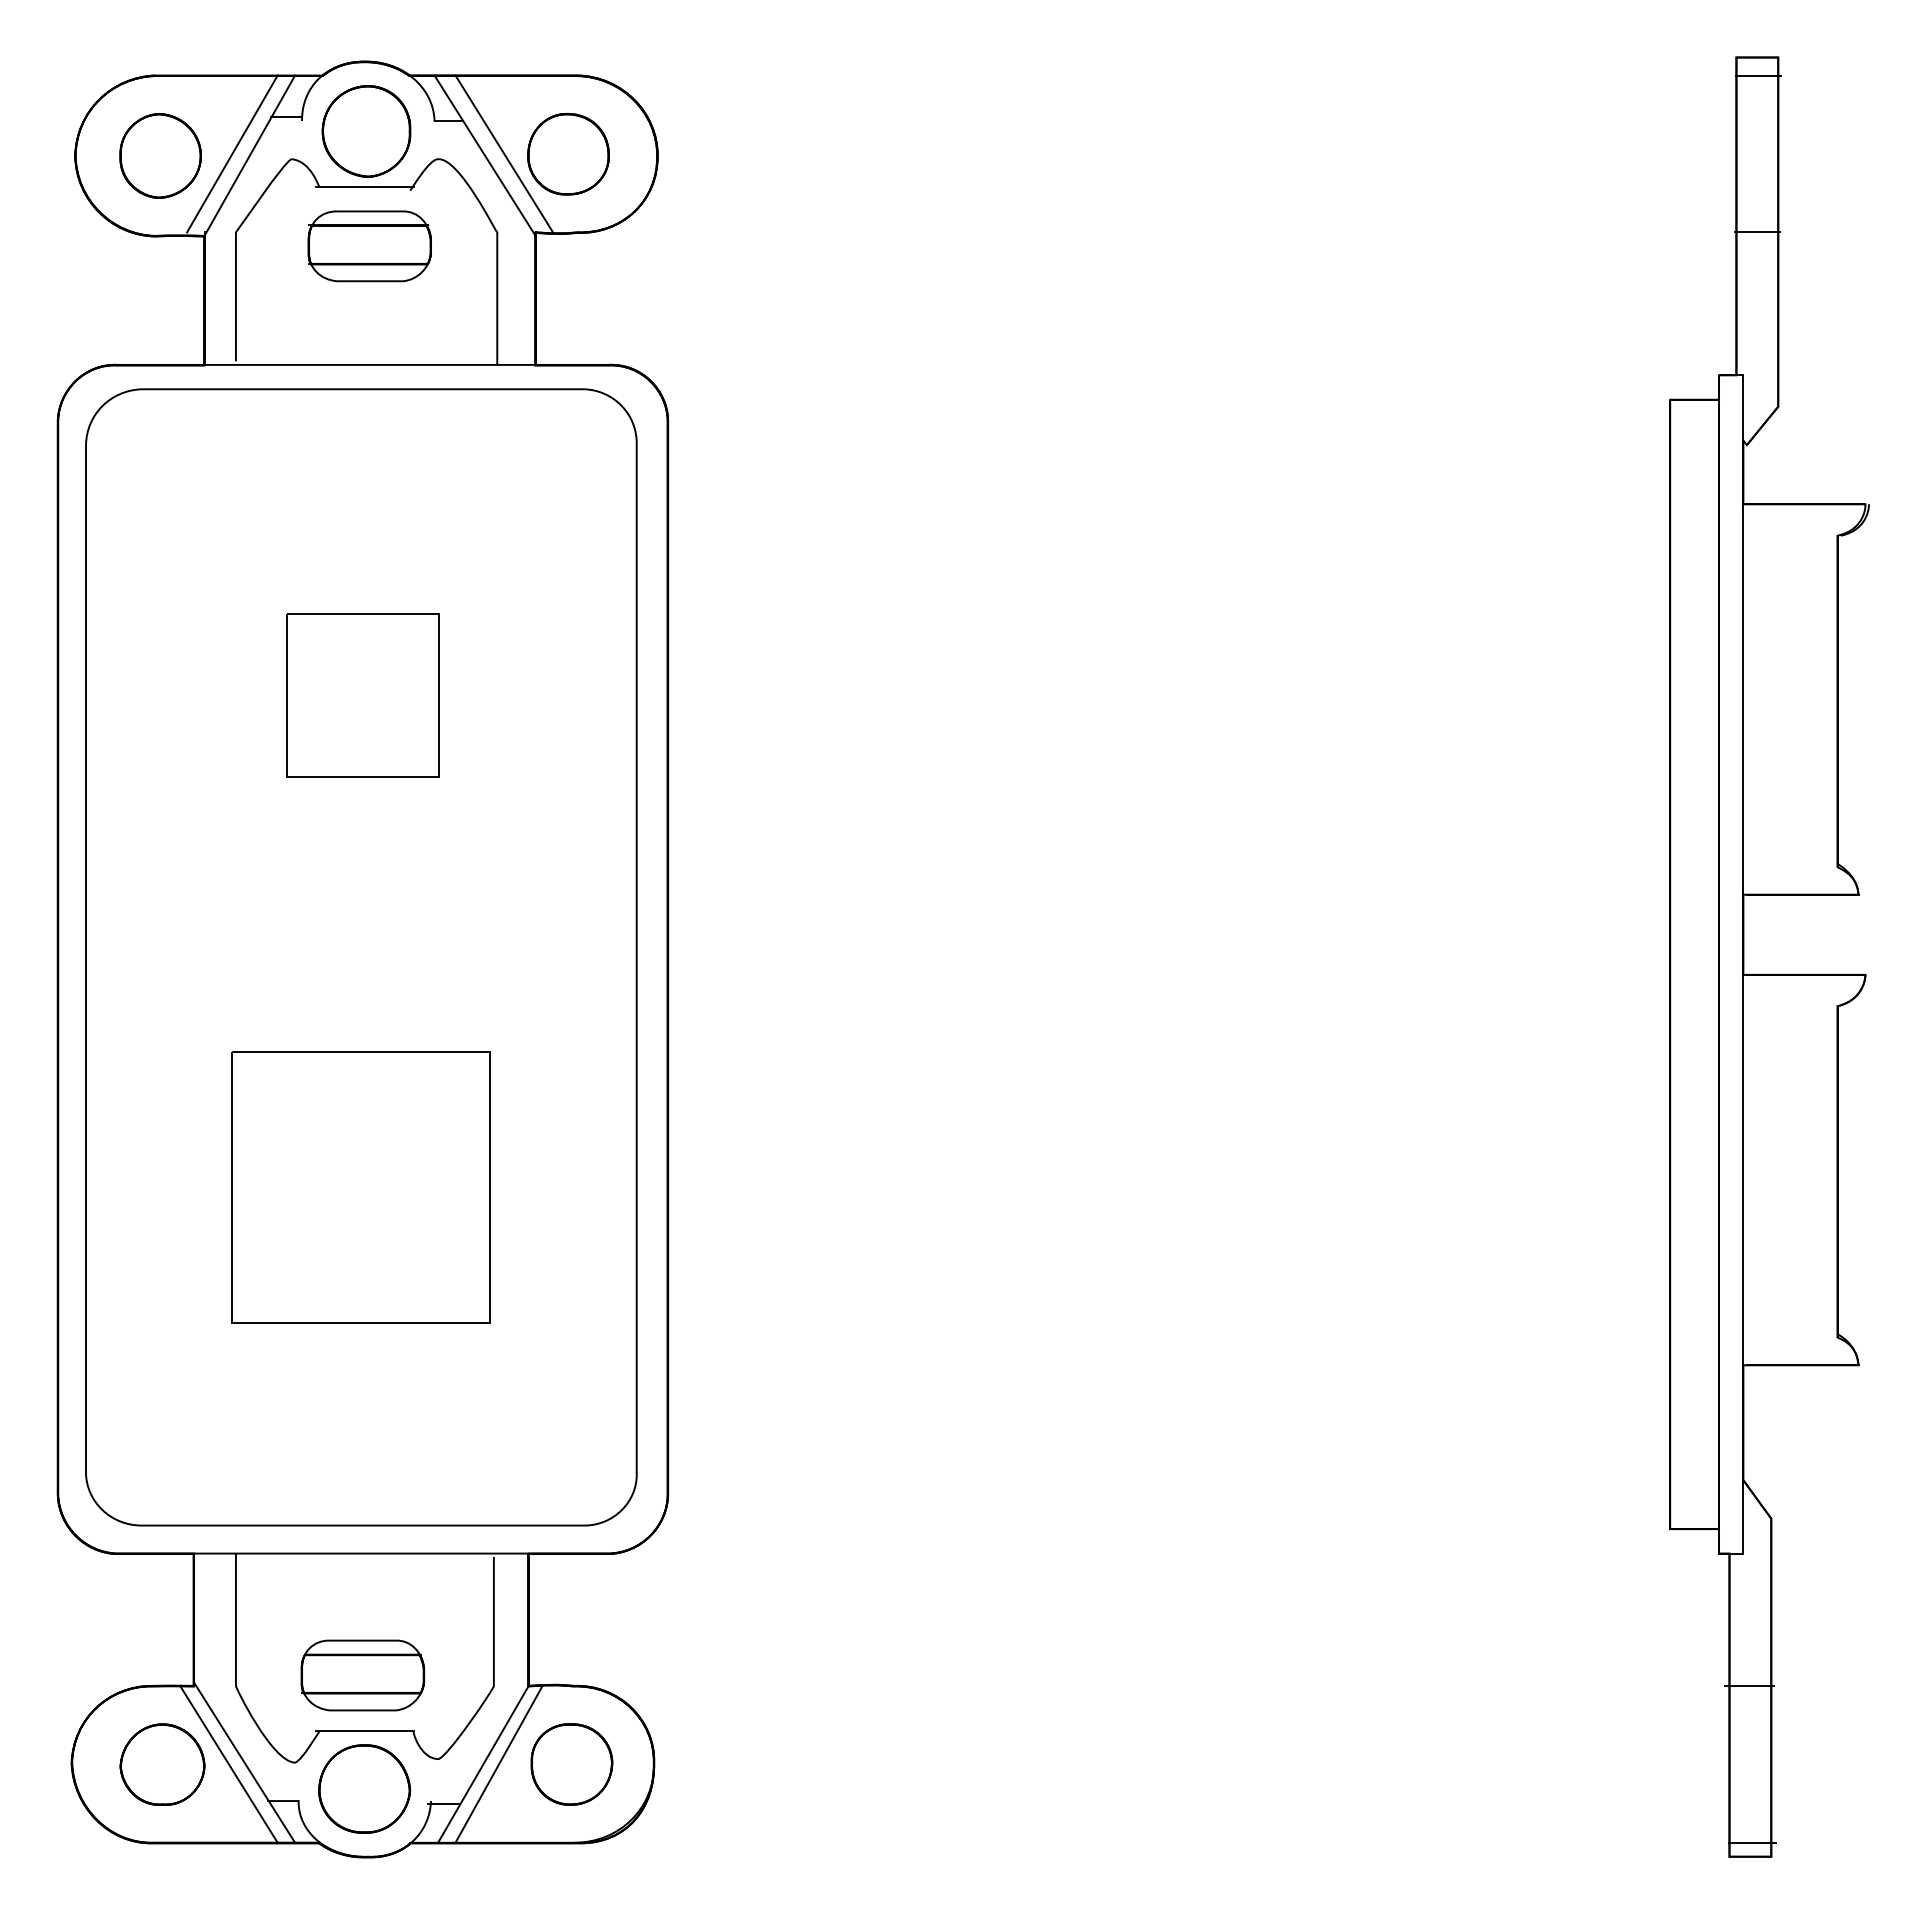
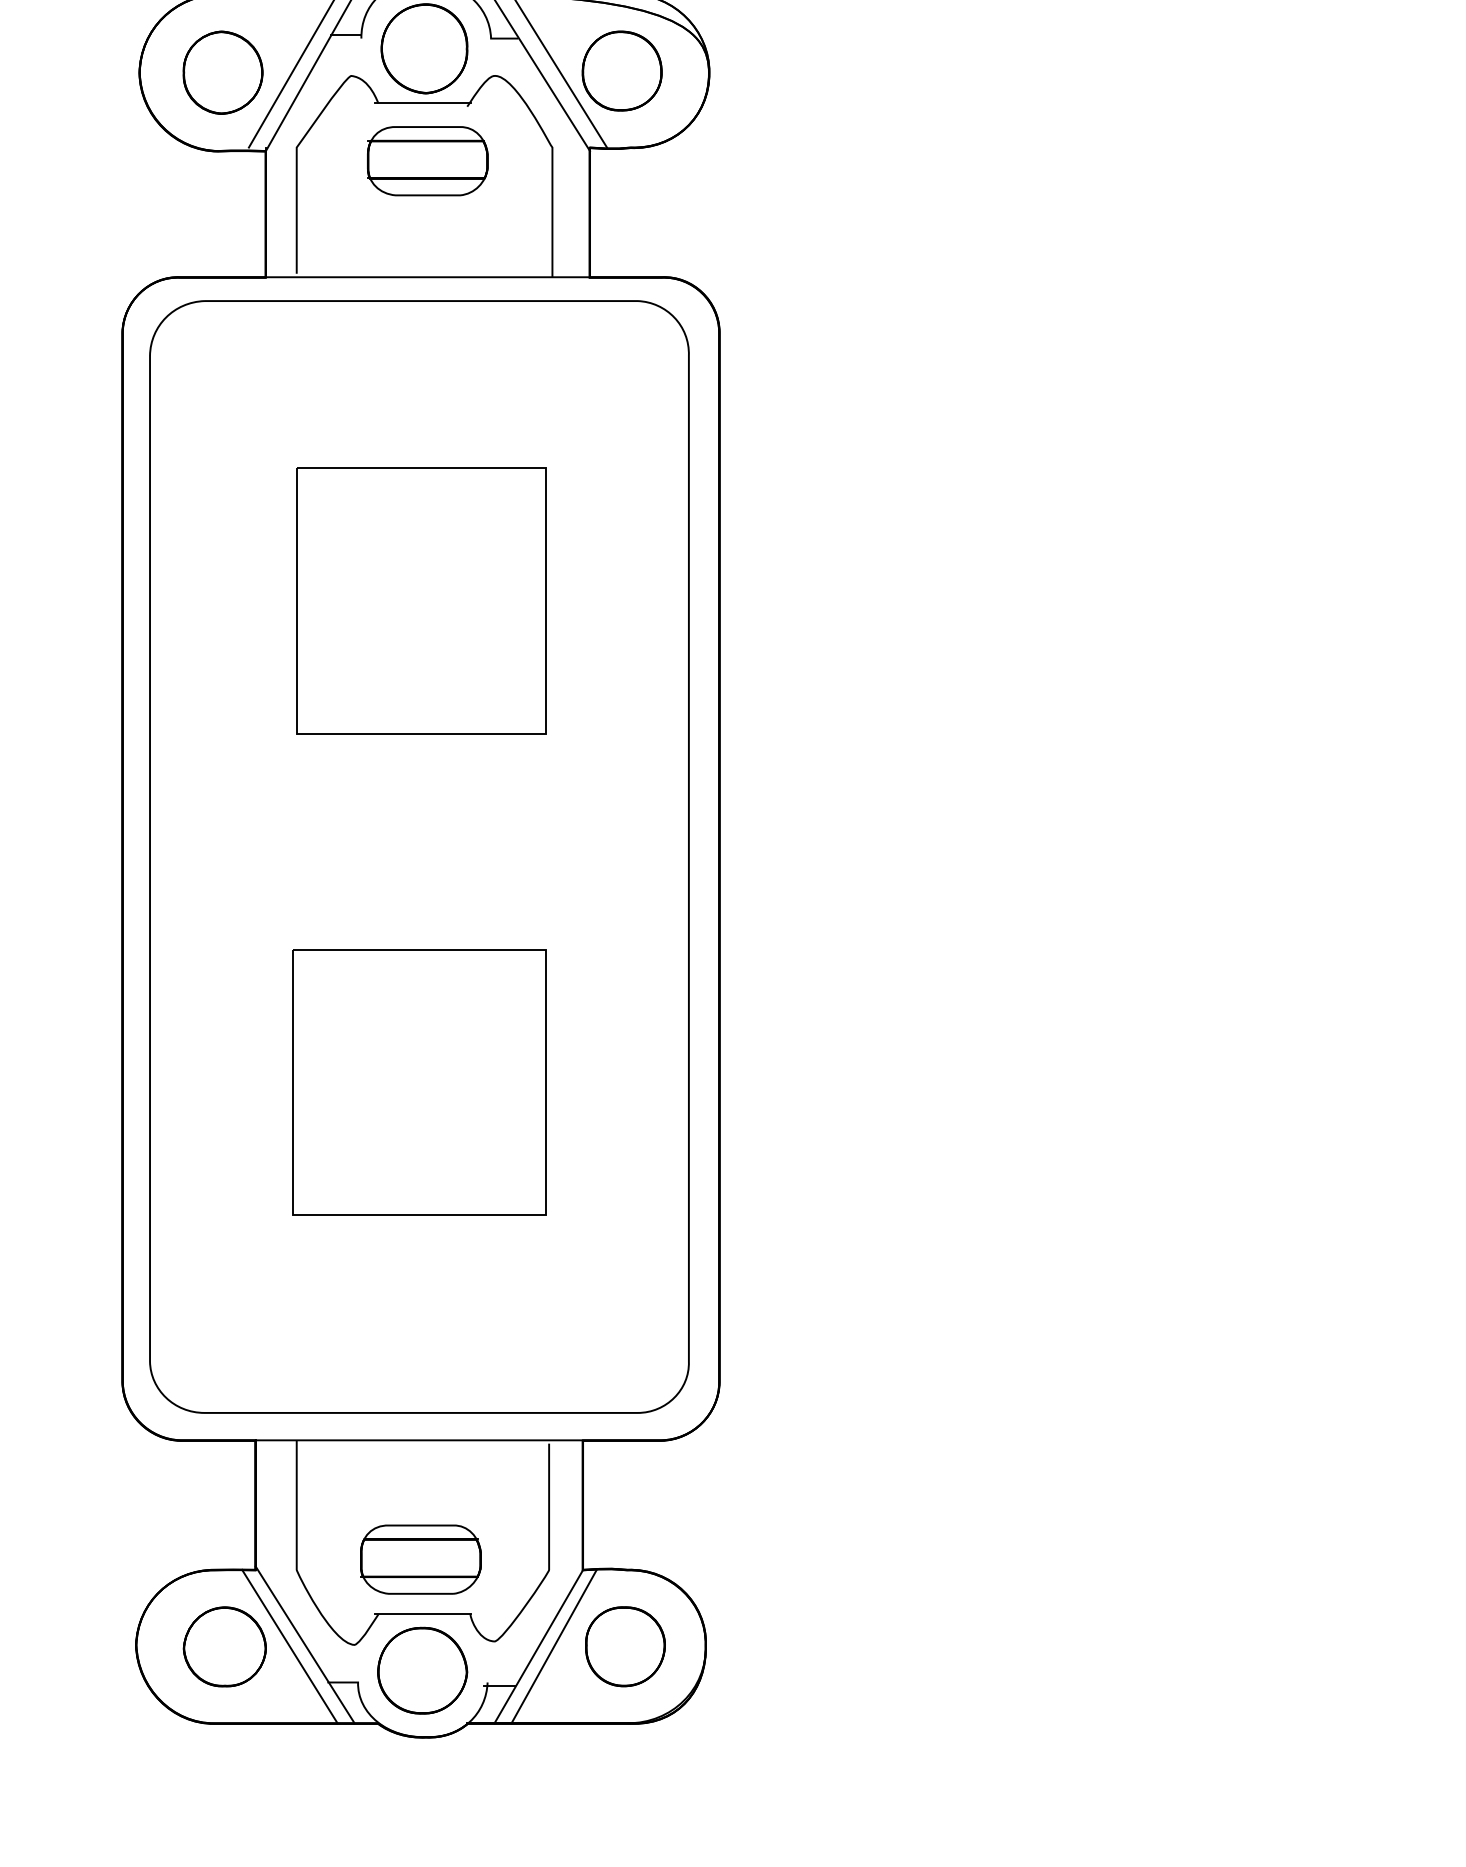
part: (362, 695) -> (420, 600), size x1.67

